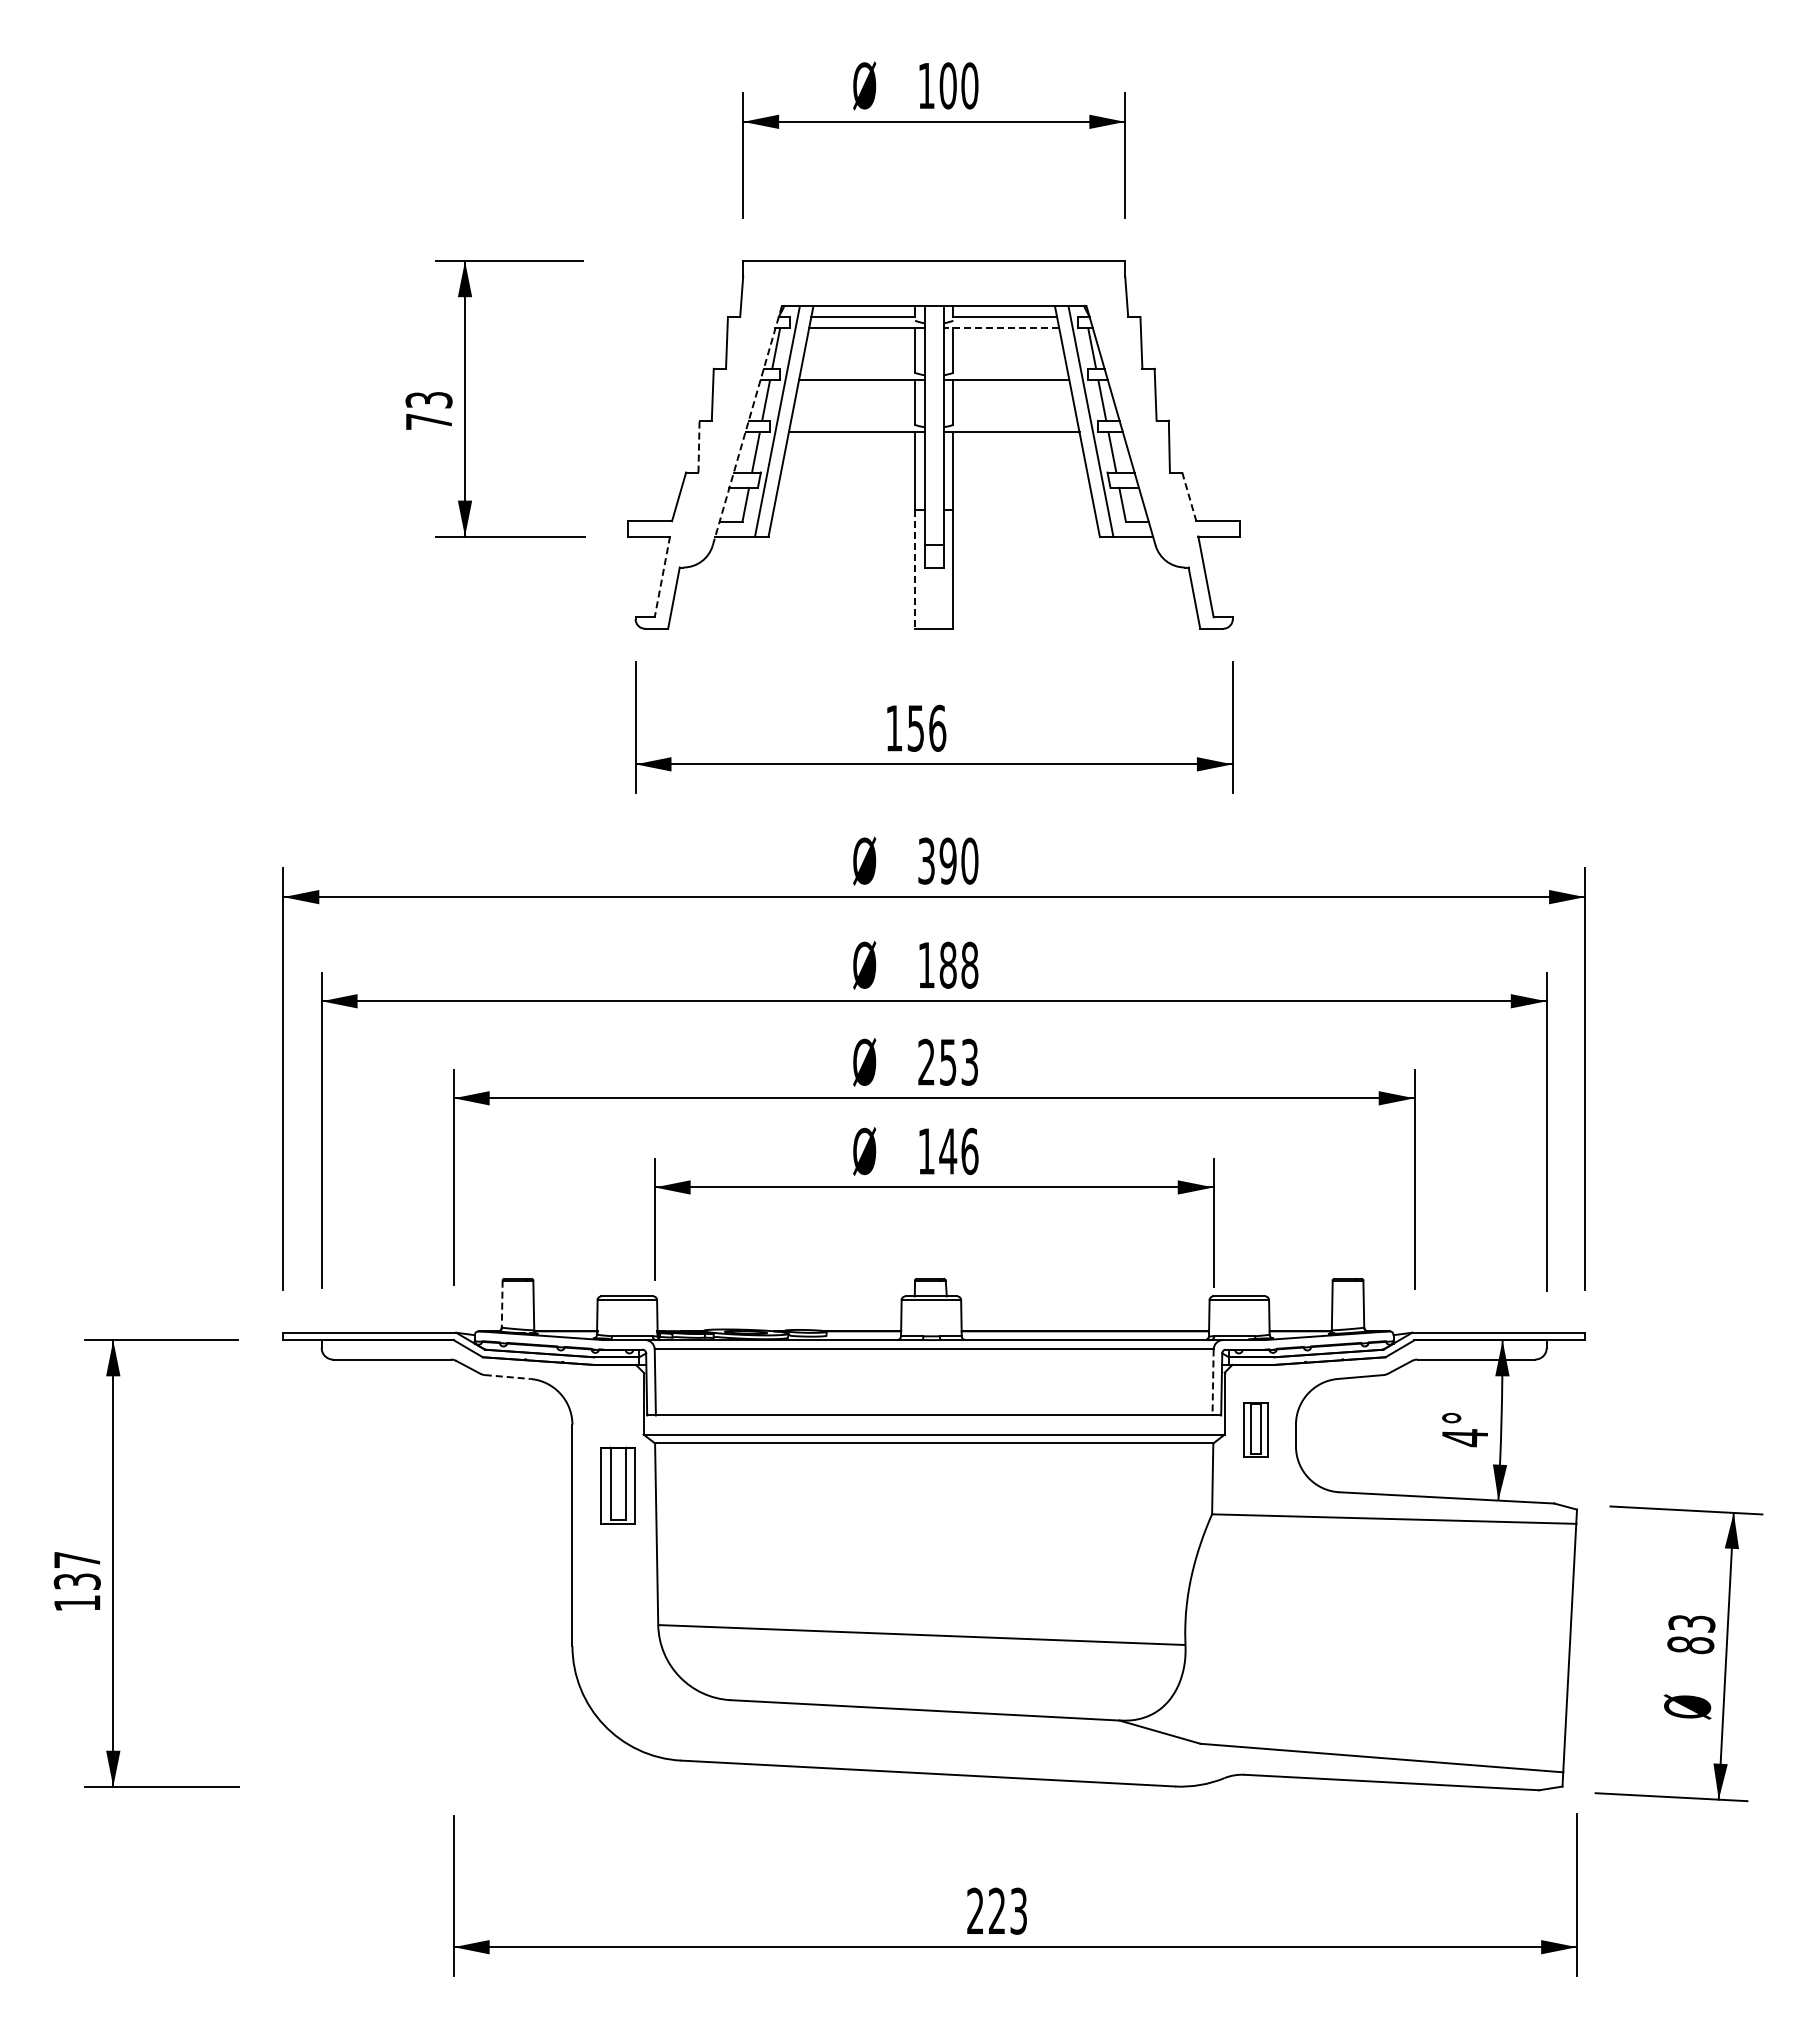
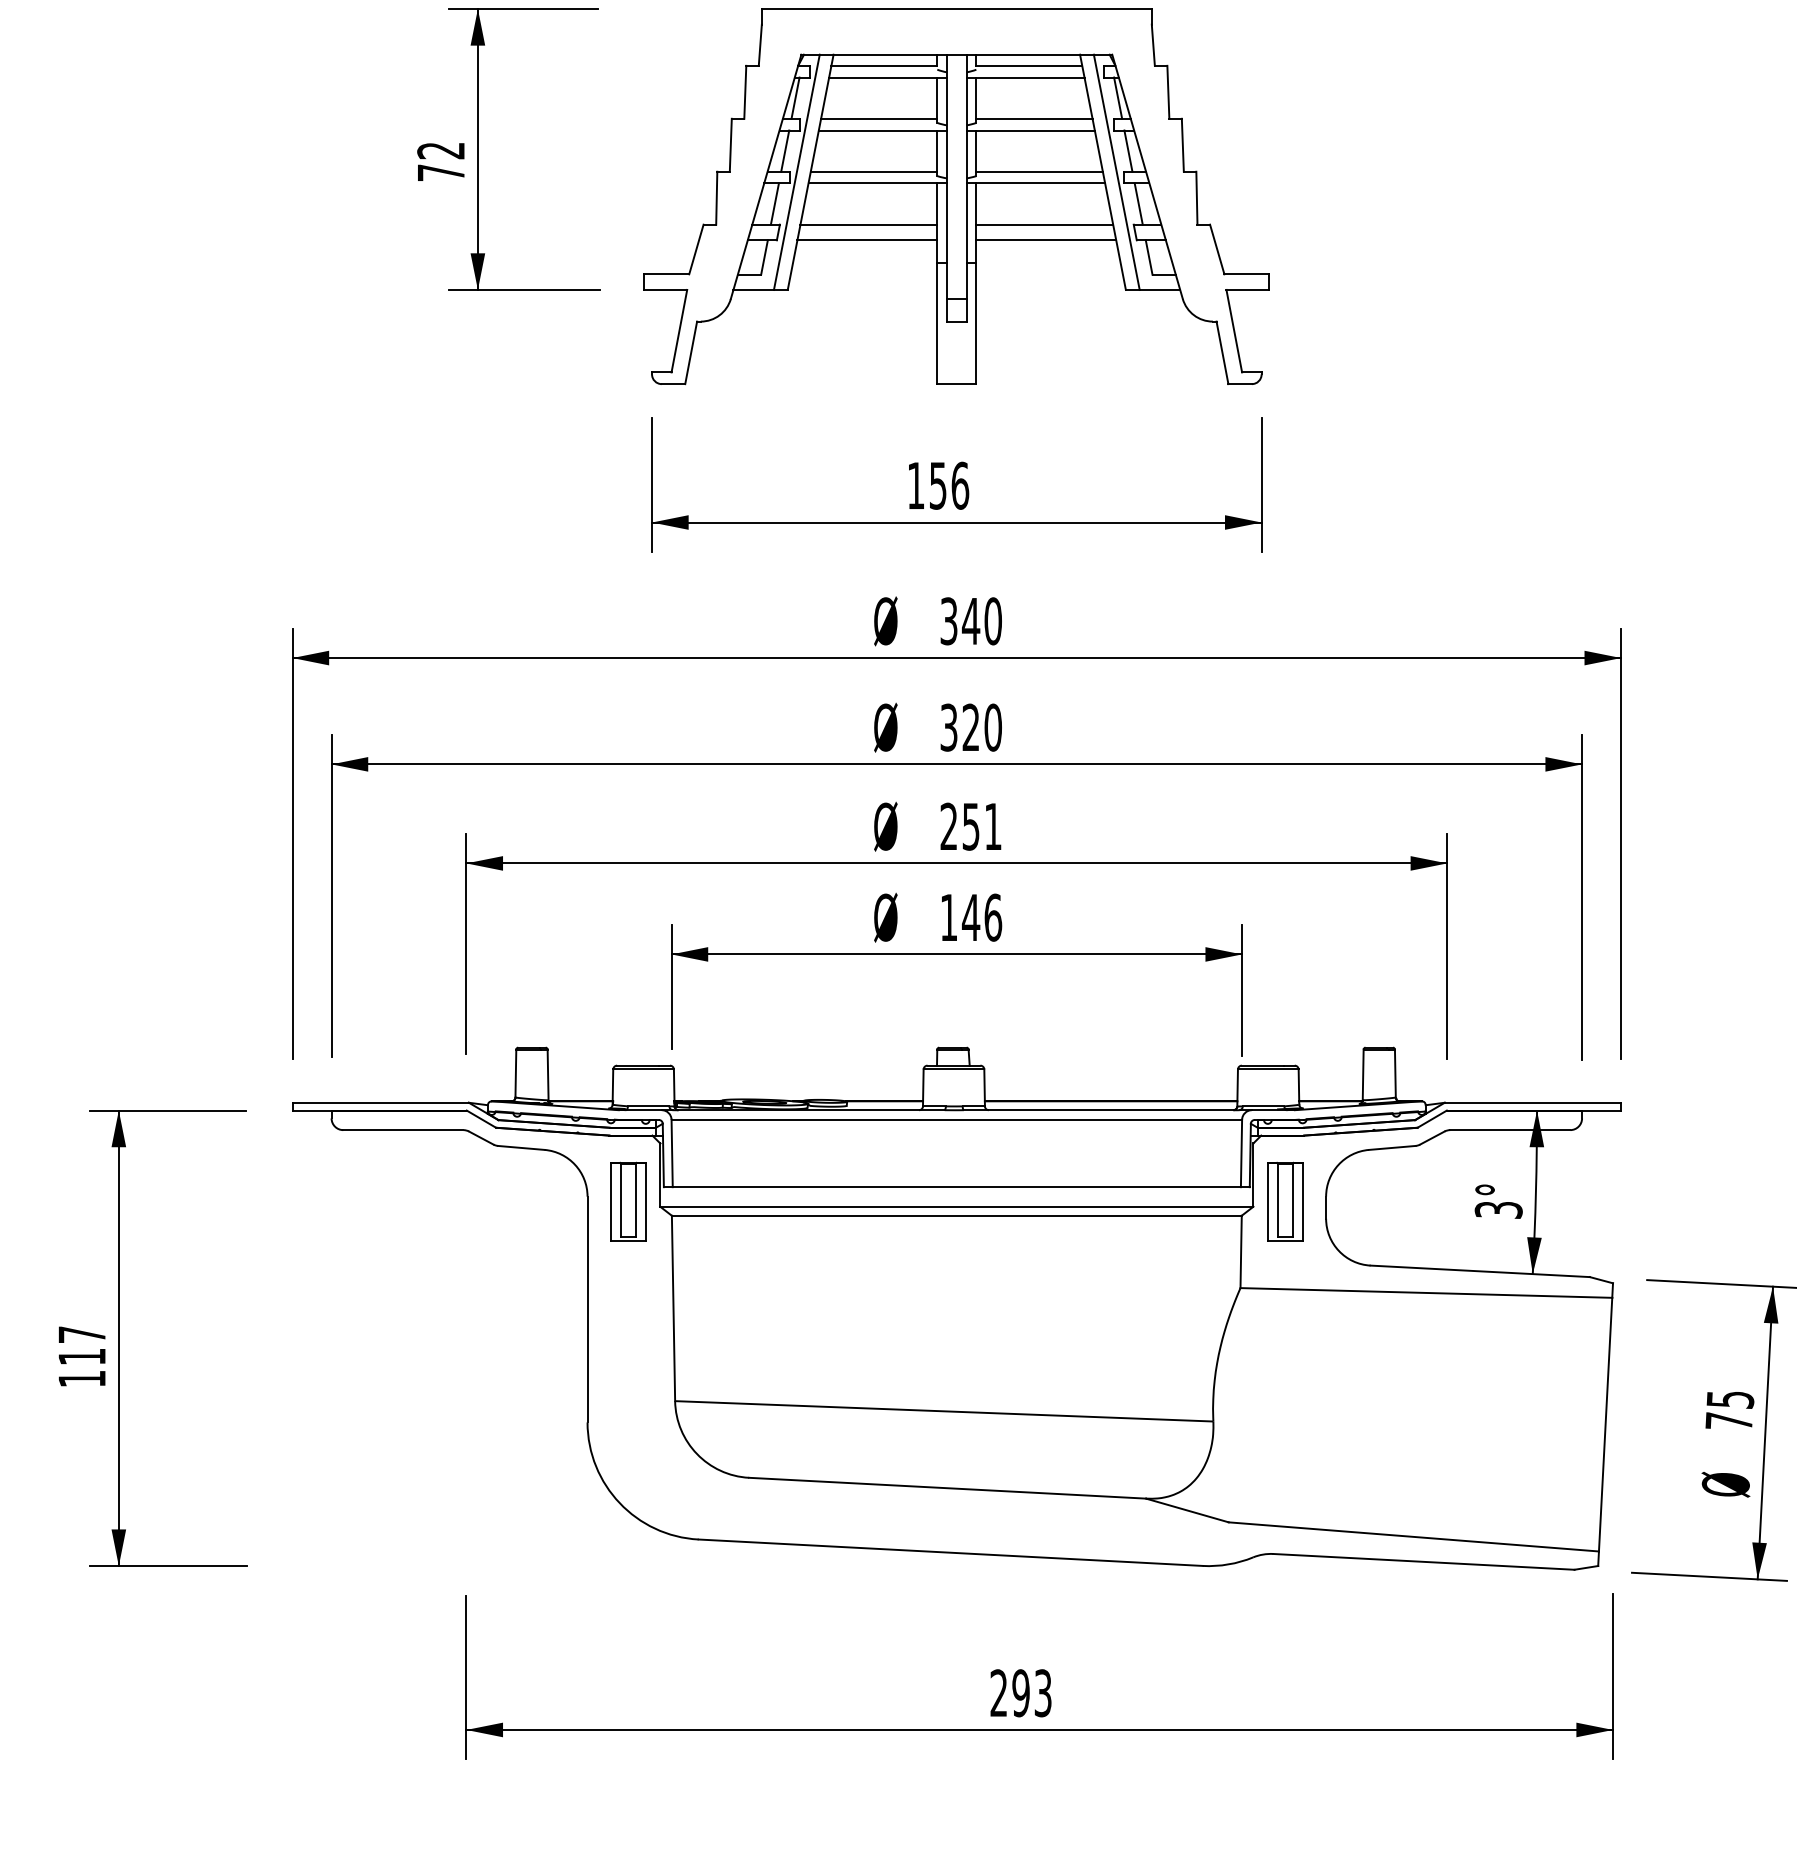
line: (1001, 328) -> (1025, 77), dashed -> solid
line: (858, 368) -> (879, 118), added
line: (1010, 368) -> (1034, 118), added
text: (428, 400) -> (440, 151), 73 -> 72
line: (853, 420) -> (874, 171), added
line: (1015, 420) -> (1039, 171), added
line: (747, 425) -> (766, 176), dashed -> solid
line: (699, 446) -> (717, 198), dashed -> solid
line: (848, 472) -> (869, 224), added
line: (1020, 472) -> (1044, 224), added
line: (846, 487) -> (867, 239), added
line: (1021, 487) -> (1045, 239), added
line: (1189, 497) -> (1217, 250), dashed -> solid
line: (915, 569) -> (937, 323), dashed -> solid
line: (662, 577) -> (679, 331), dashed -> solid
text: (948, 860) -> (971, 620), 390 -> 340
text: (948, 964) -> (971, 726), 188 -> 320
text: (969, 1061) -> (992, 825), 253 -> 251
line: (502, 1304) -> (516, 1073), dashed -> solid
line: (507, 1377) -> (521, 1148), dashed -> solid
line: (1213, 1382) -> (1241, 1153), dashed -> solid
part: (1255, 1429) -> (1284, 1201), size x1.43
text: (1464, 1438) -> (1498, 1210), 4° -> 3°
part: (617, 1485) -> (627, 1201), moved
text: (76, 1581) -> (81, 1356), 137 -> 117
text: (1690, 1634) -> (1728, 1410), 83 -> 75
text: (996, 1910) -> (1020, 1692), 223 -> 293

